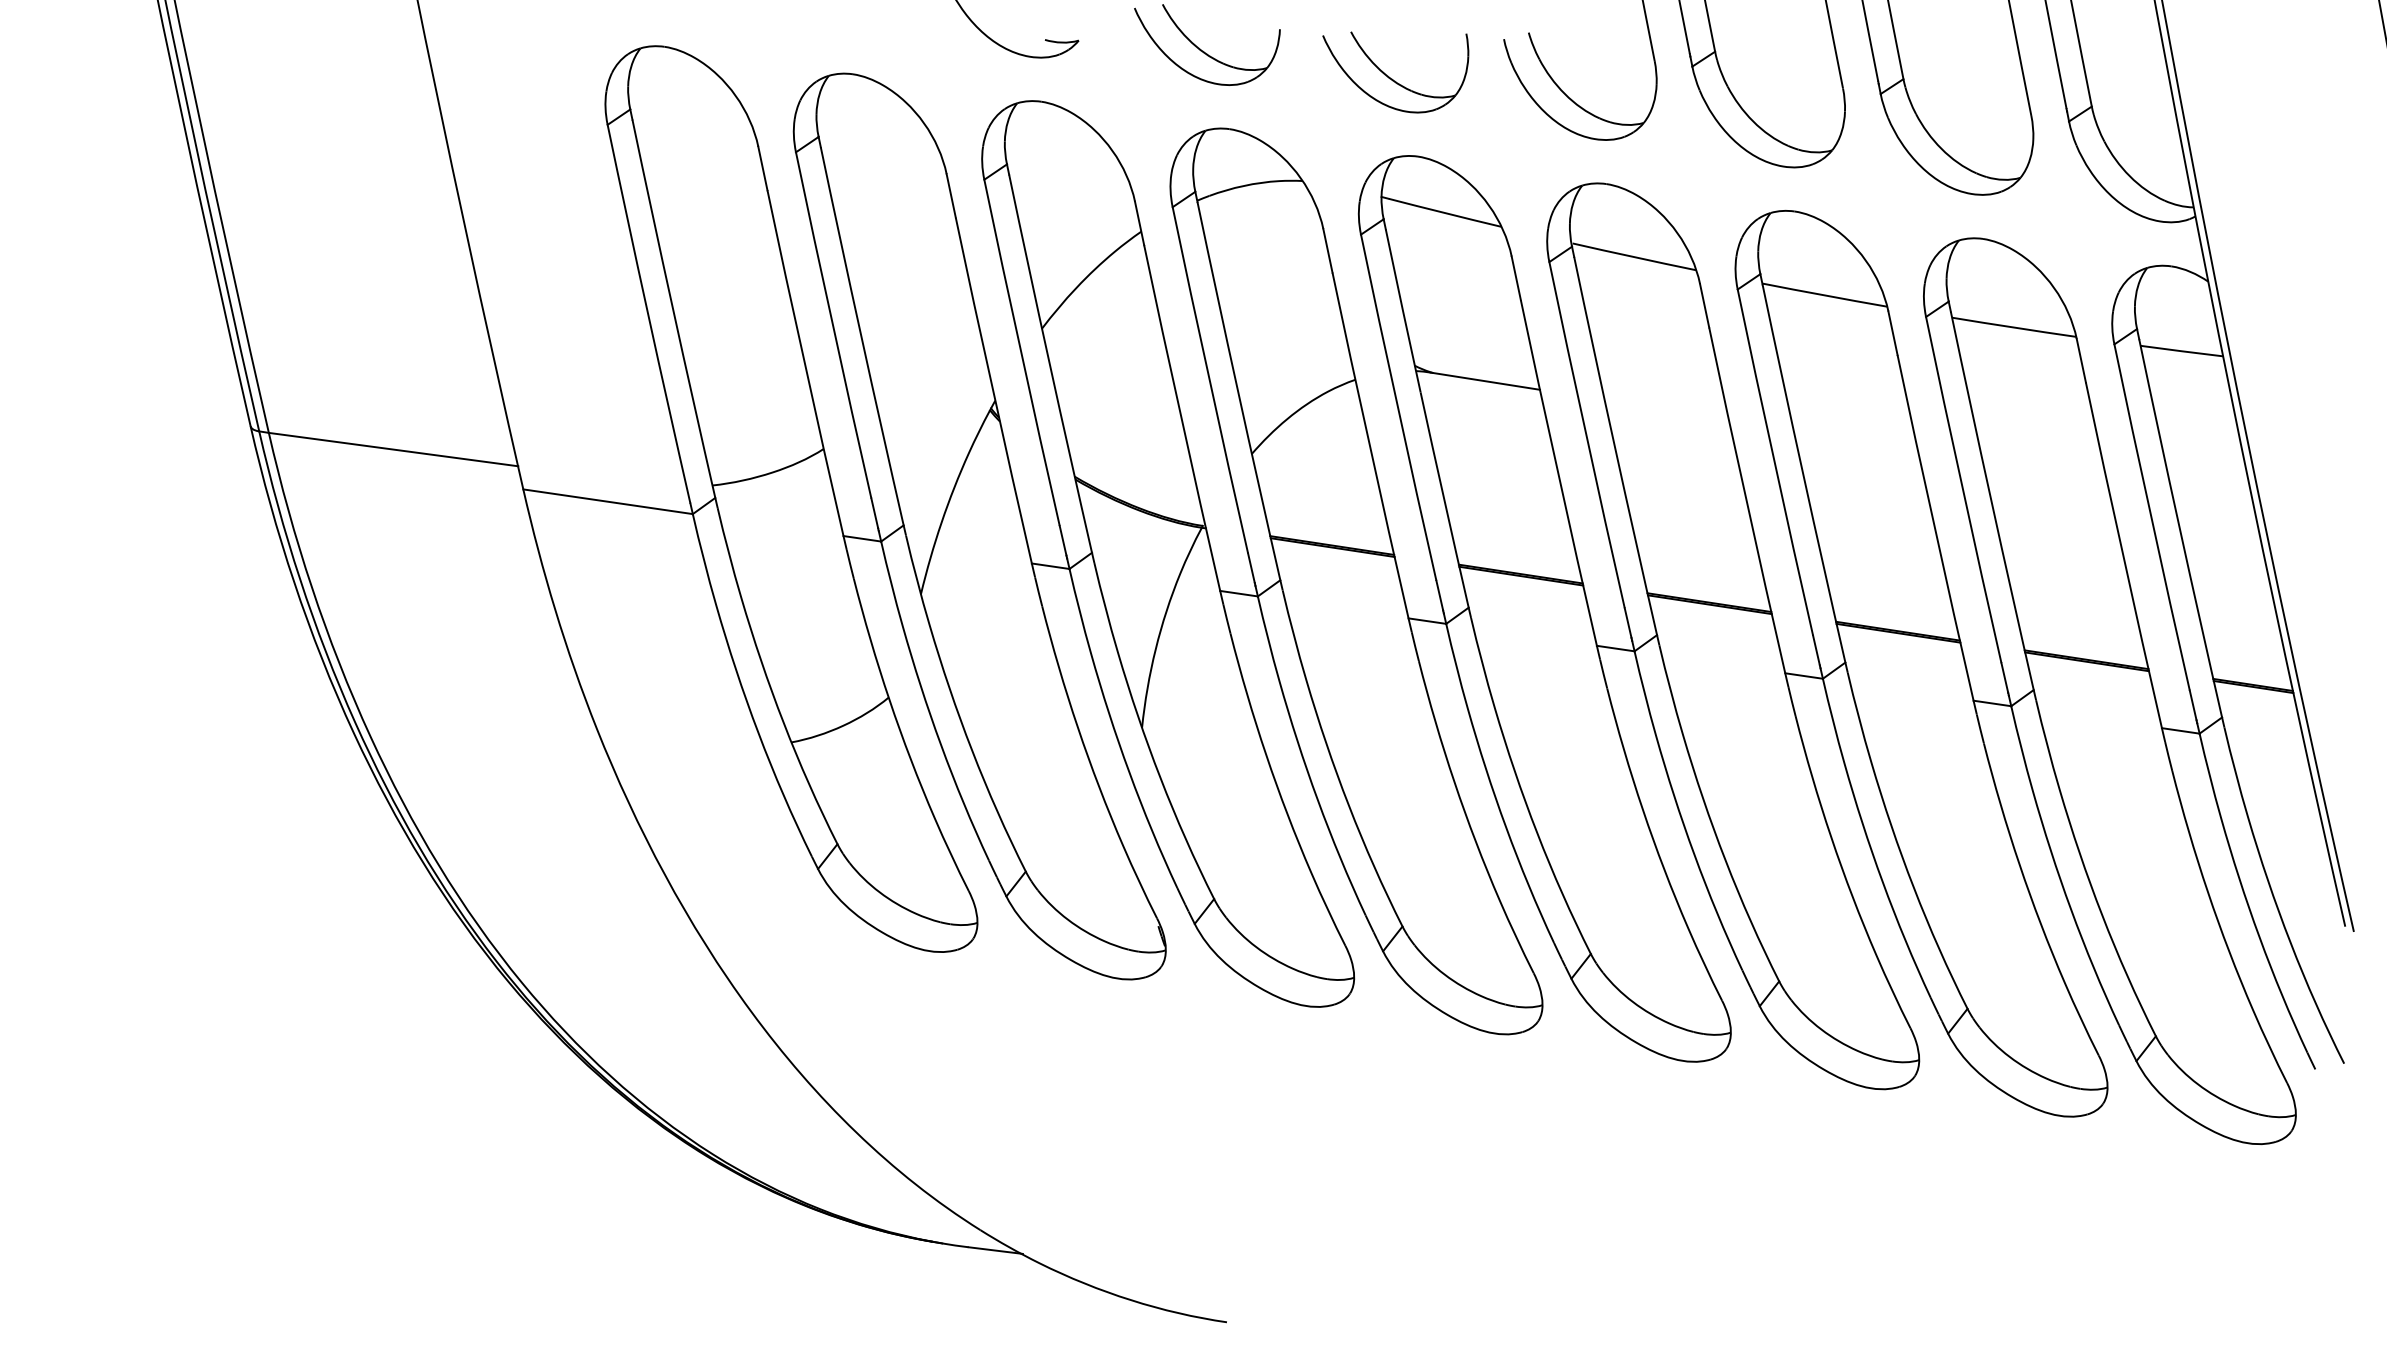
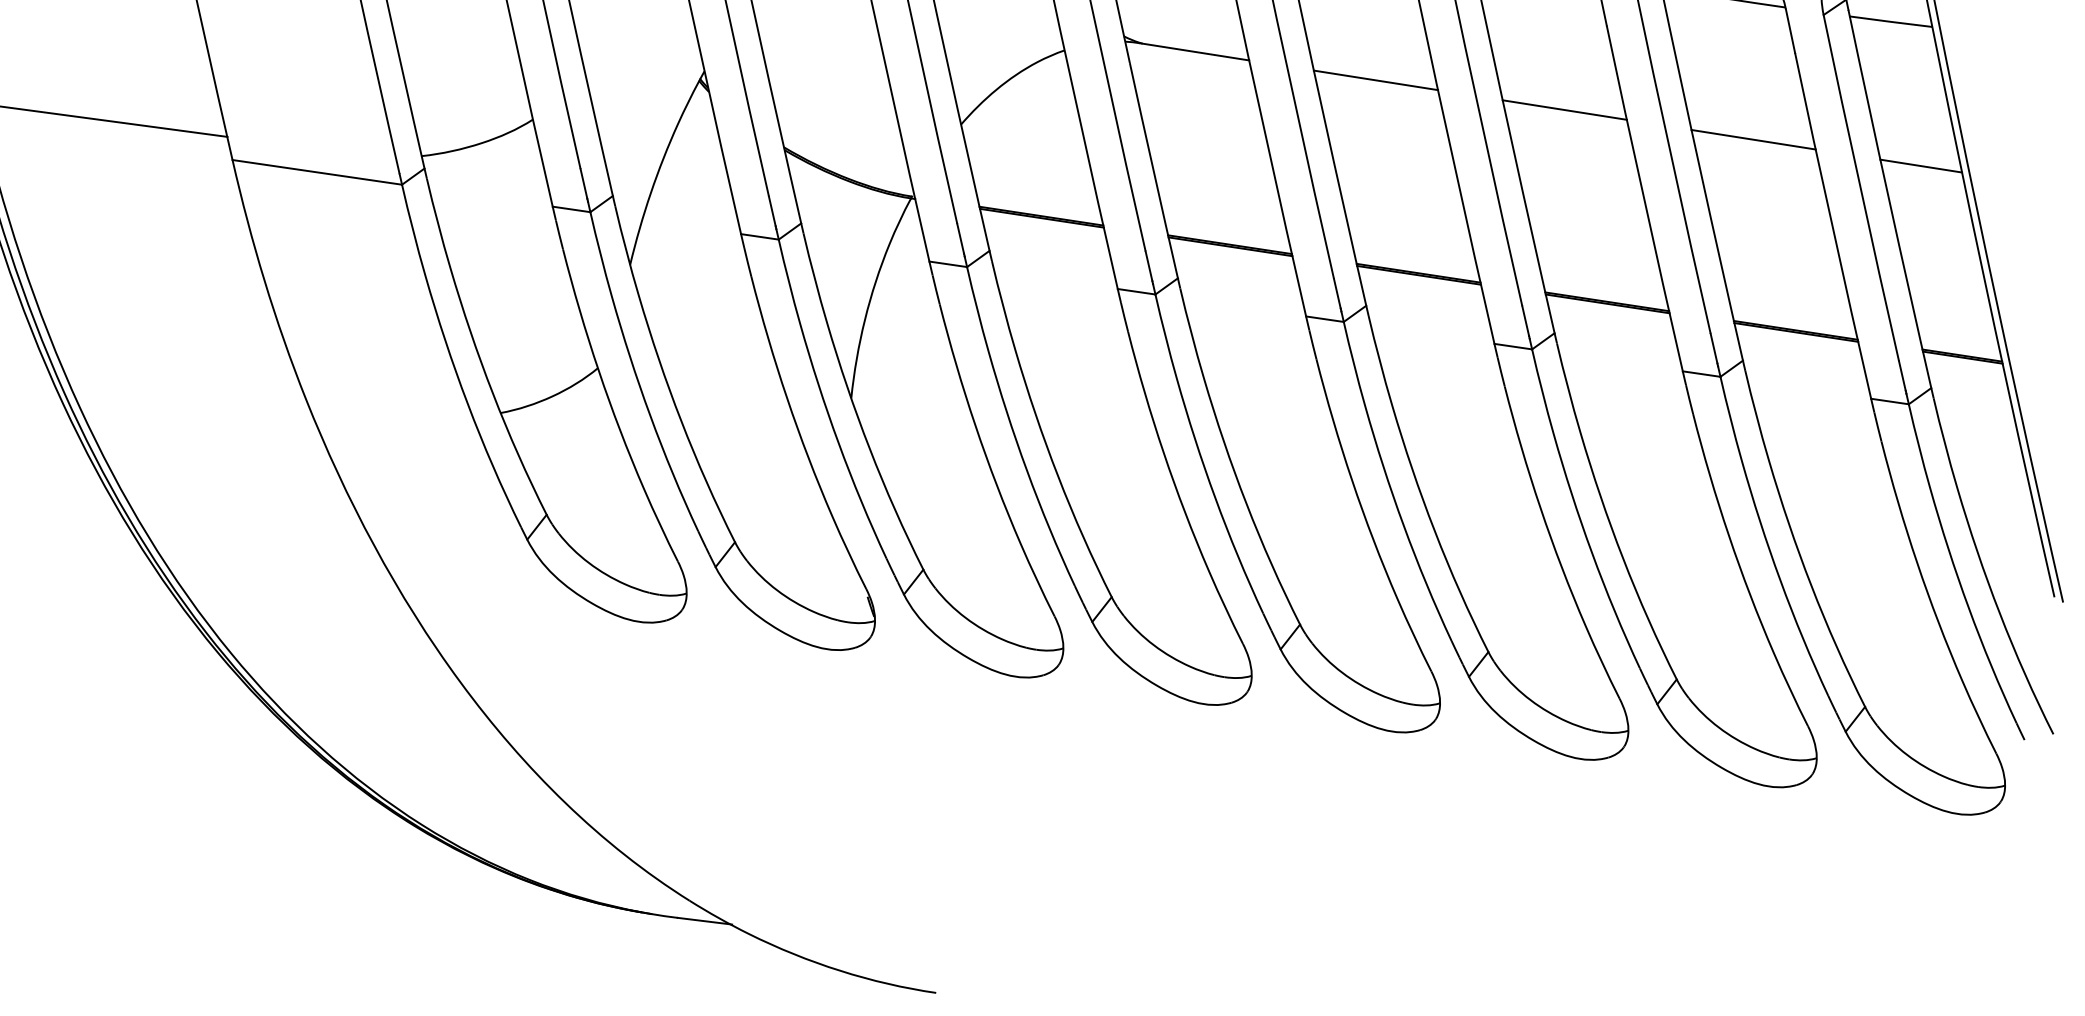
line: (1666, 409) -> (1375, 80), added
line: (1855, 439) -> (1564, 110), added
line: (2044, 468) -> (1753, 139), added
line: (2211, 495) -> (1920, 166), added

